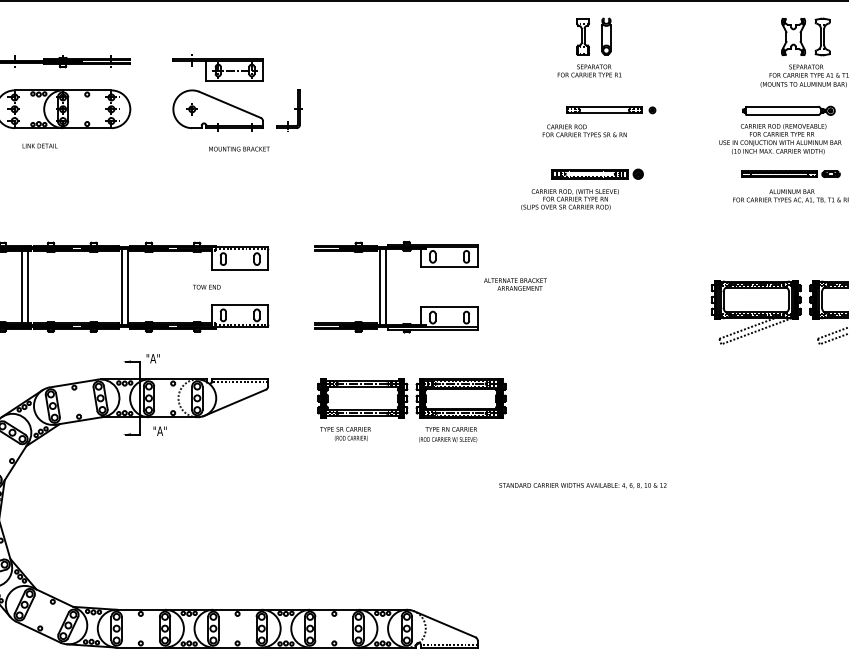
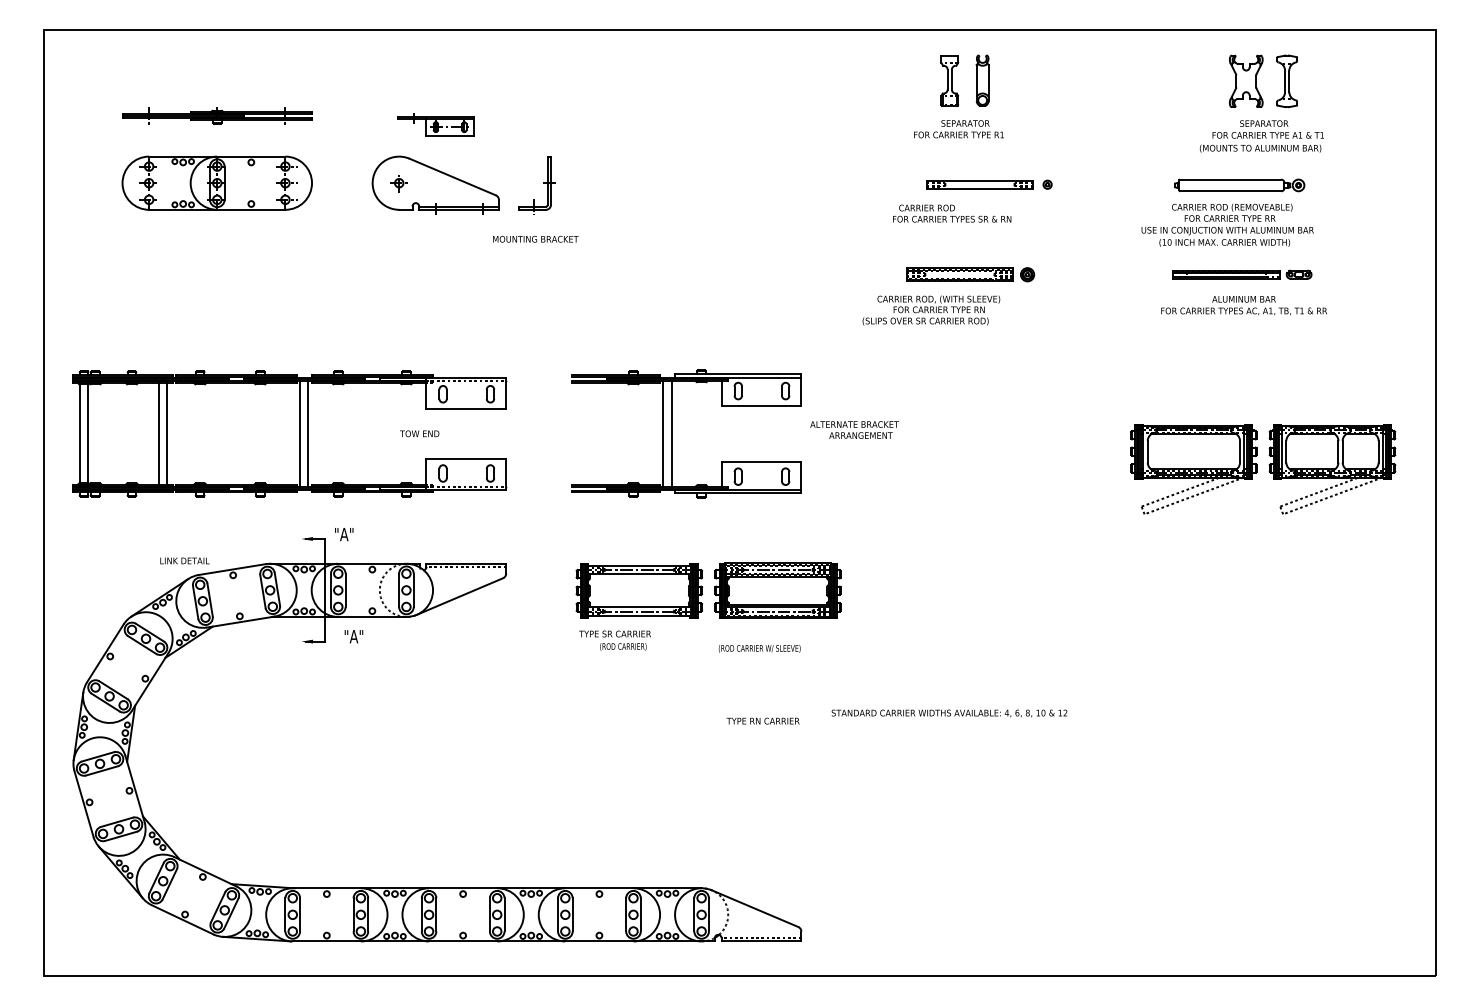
part: (217, 67) -> (435, 124), size x0.6
text: (39, 145) -> (184, 560), moved
text: (239, 148) -> (535, 238), moved
text: (450, 428) -> (762, 720), moved

